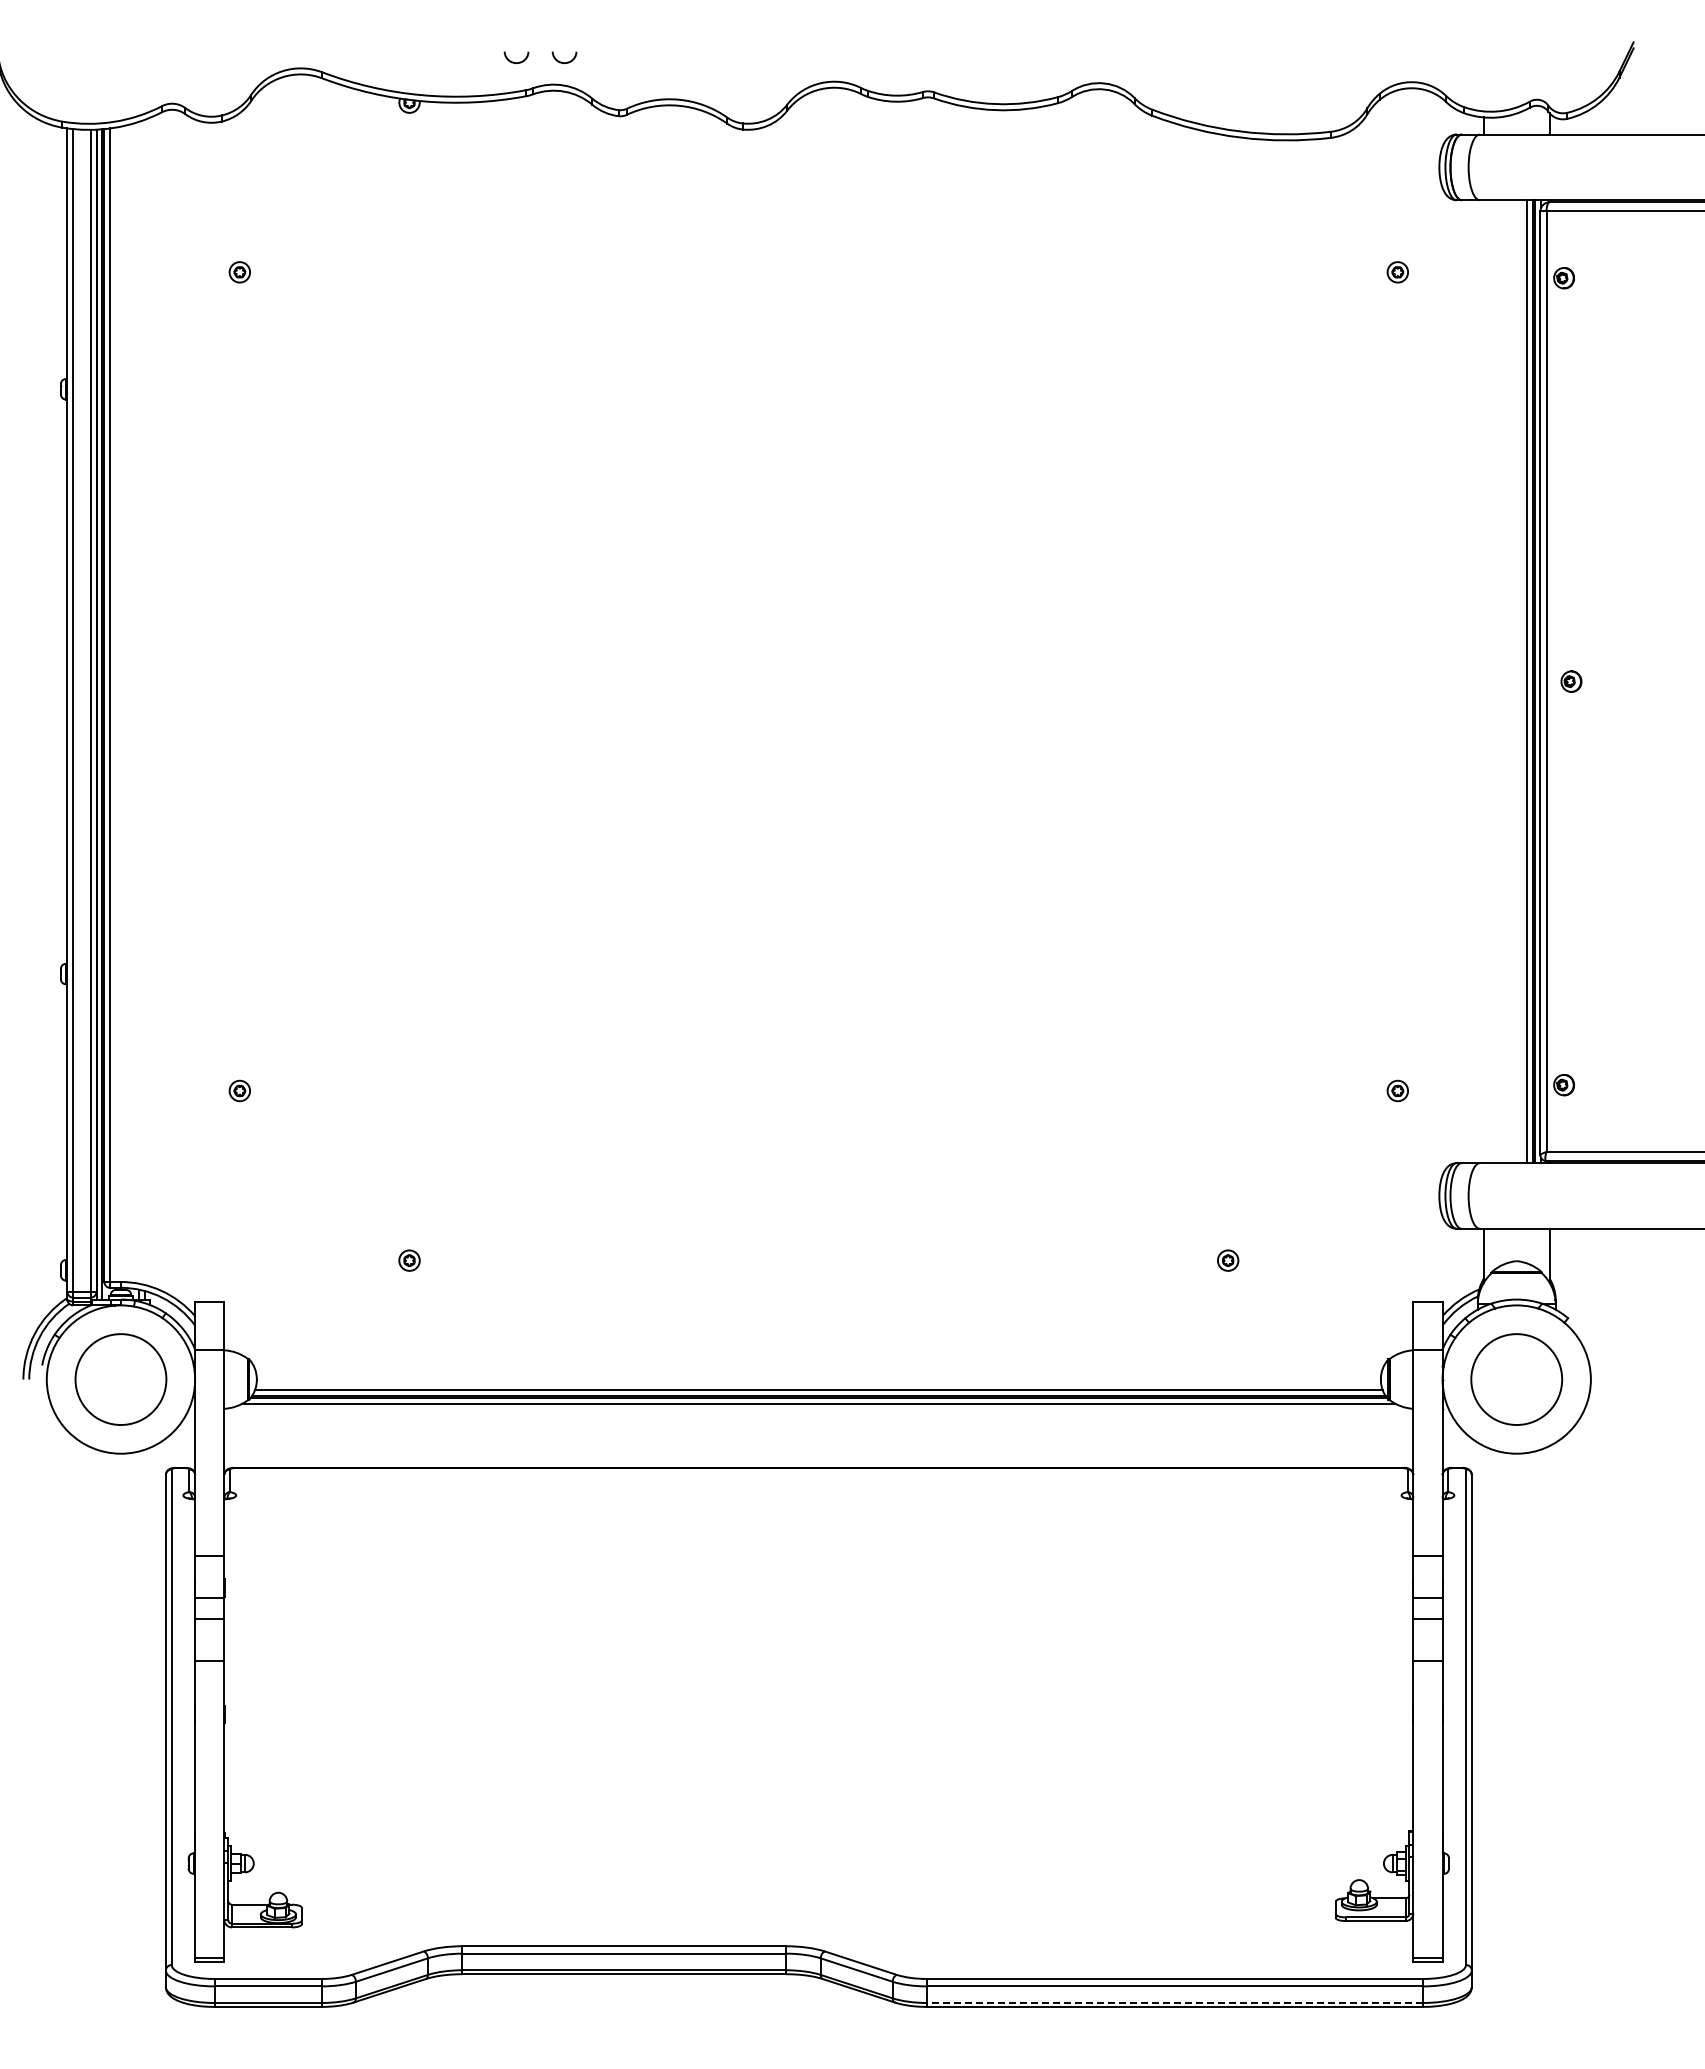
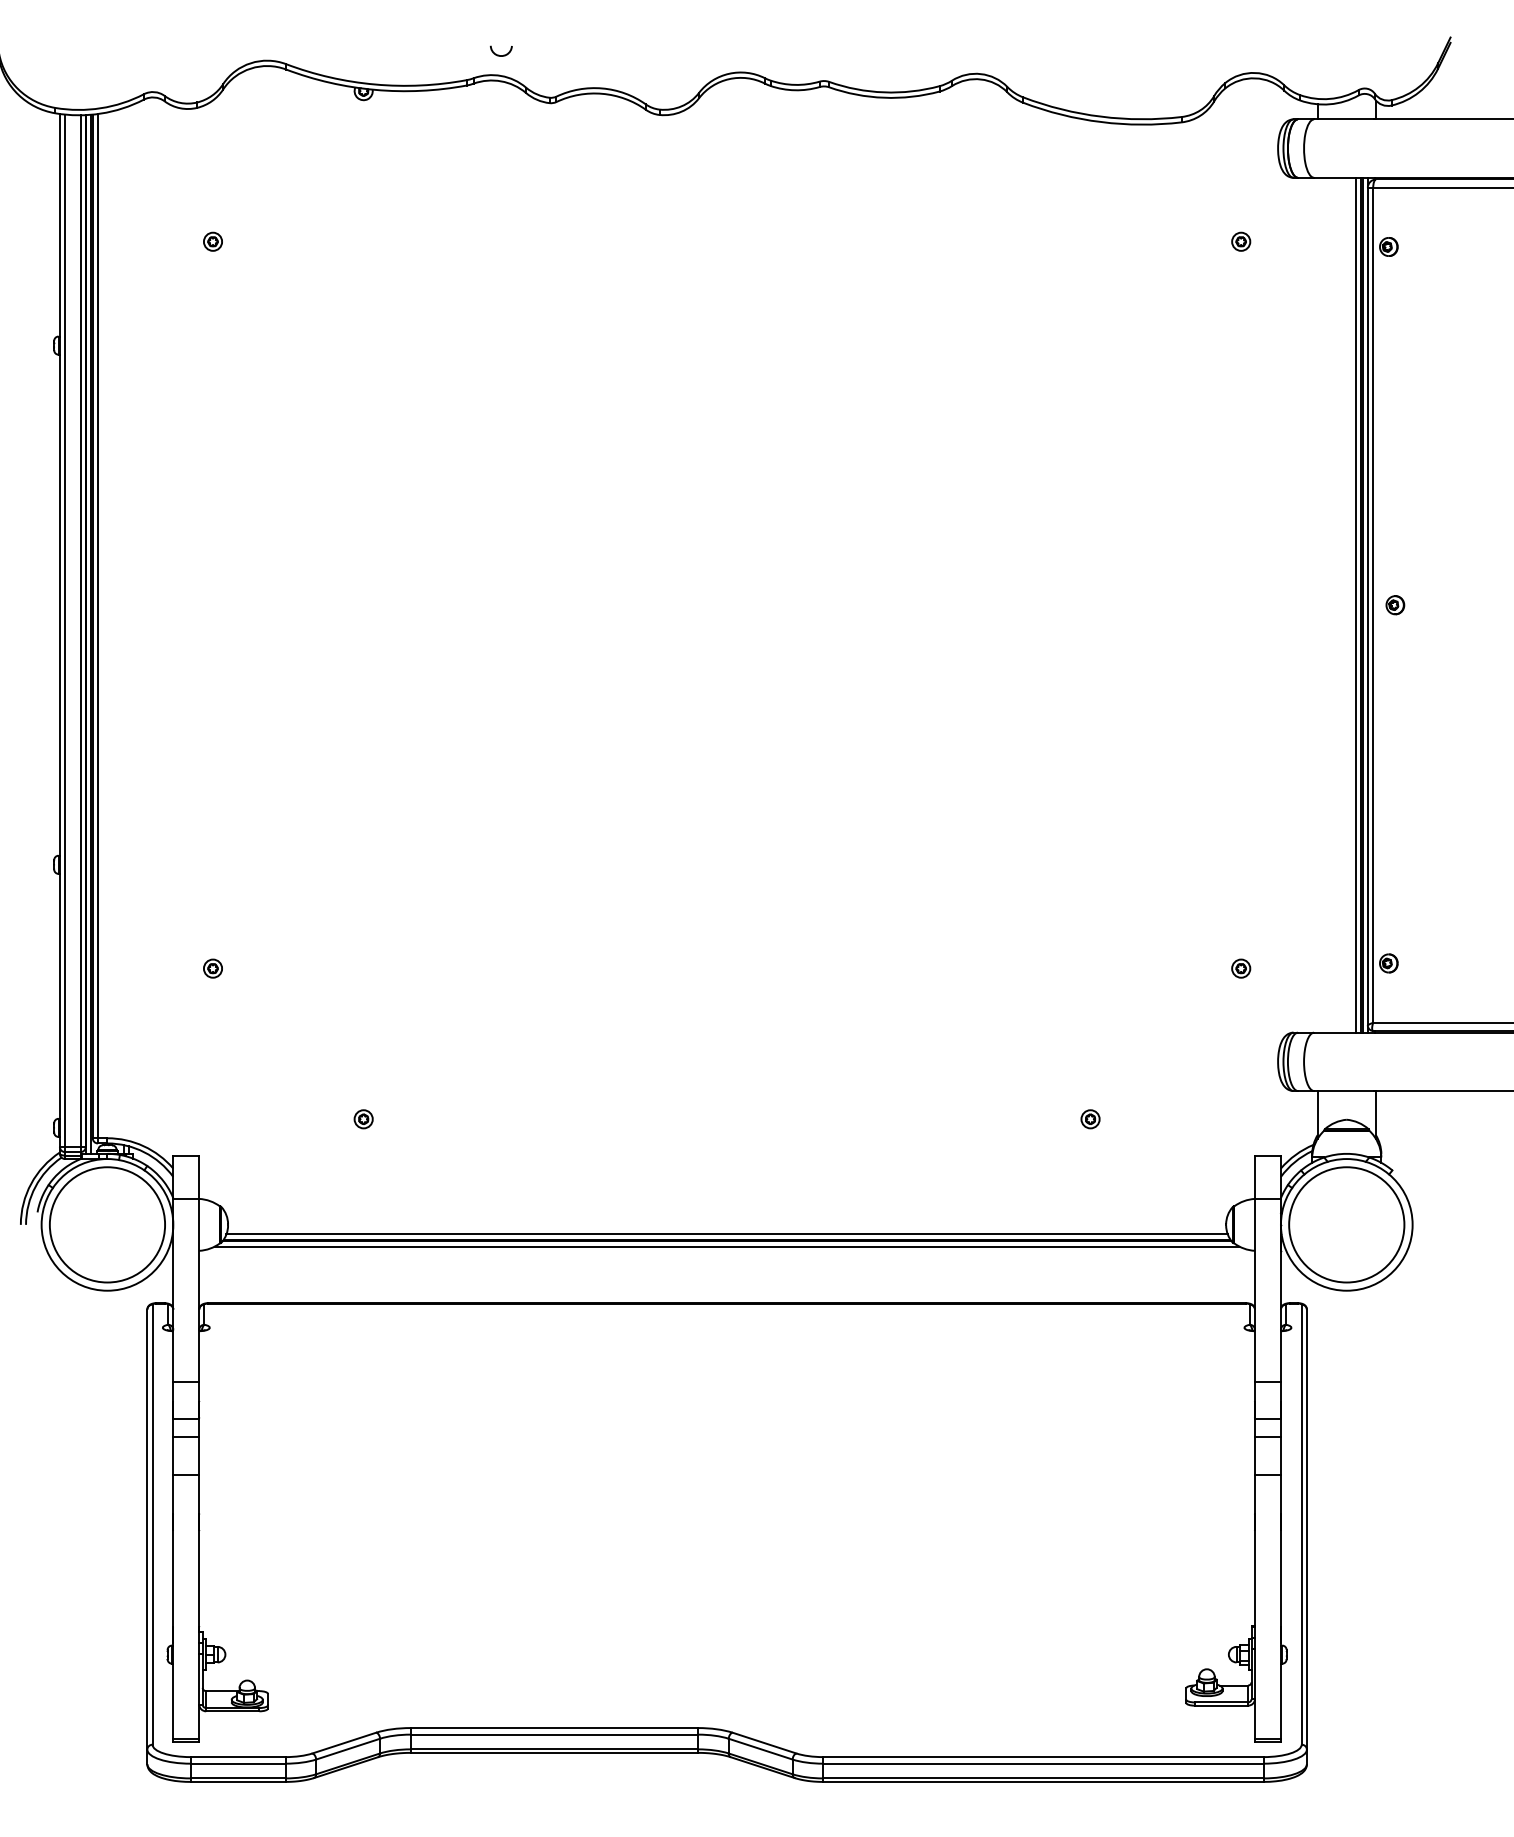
curve: (513, 61) -> (456, 54), removed
circle: (120, 1379) -> (107, 1224), size x1.43
circle: (1516, 1379) -> (1346, 1224), size x1.43
line: (1175, 2002) -> (1043, 1777), dashed -> solid

